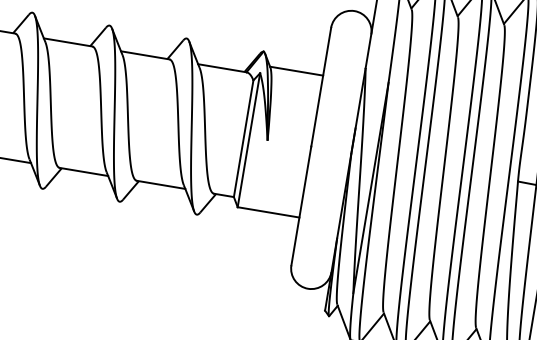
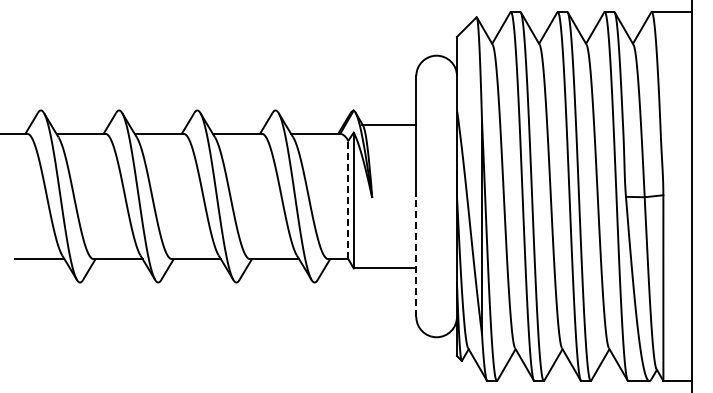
line: (243, 138) -> (348, 199), solid -> dashed
line: (301, 205) -> (416, 256), solid -> dashed

